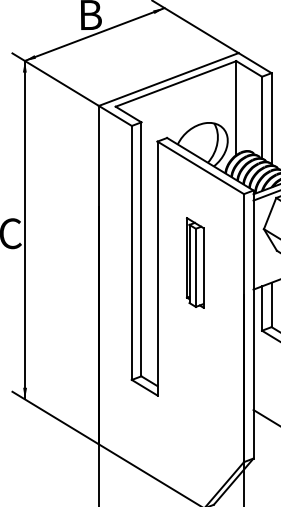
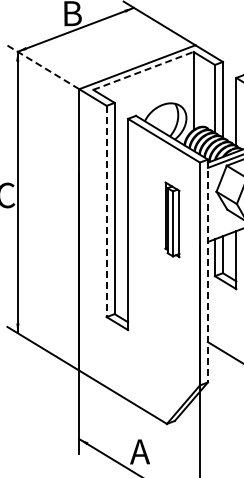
line: (54, 79) -> (42, 67), solid -> dashed
line: (176, 83) -> (143, 70), solid -> dashed
line: (131, 252) -> (106, 211), solid -> dashed
part: (195, 262) -> (172, 219), moved
line: (253, 325) -> (207, 271), solid -> dashed

